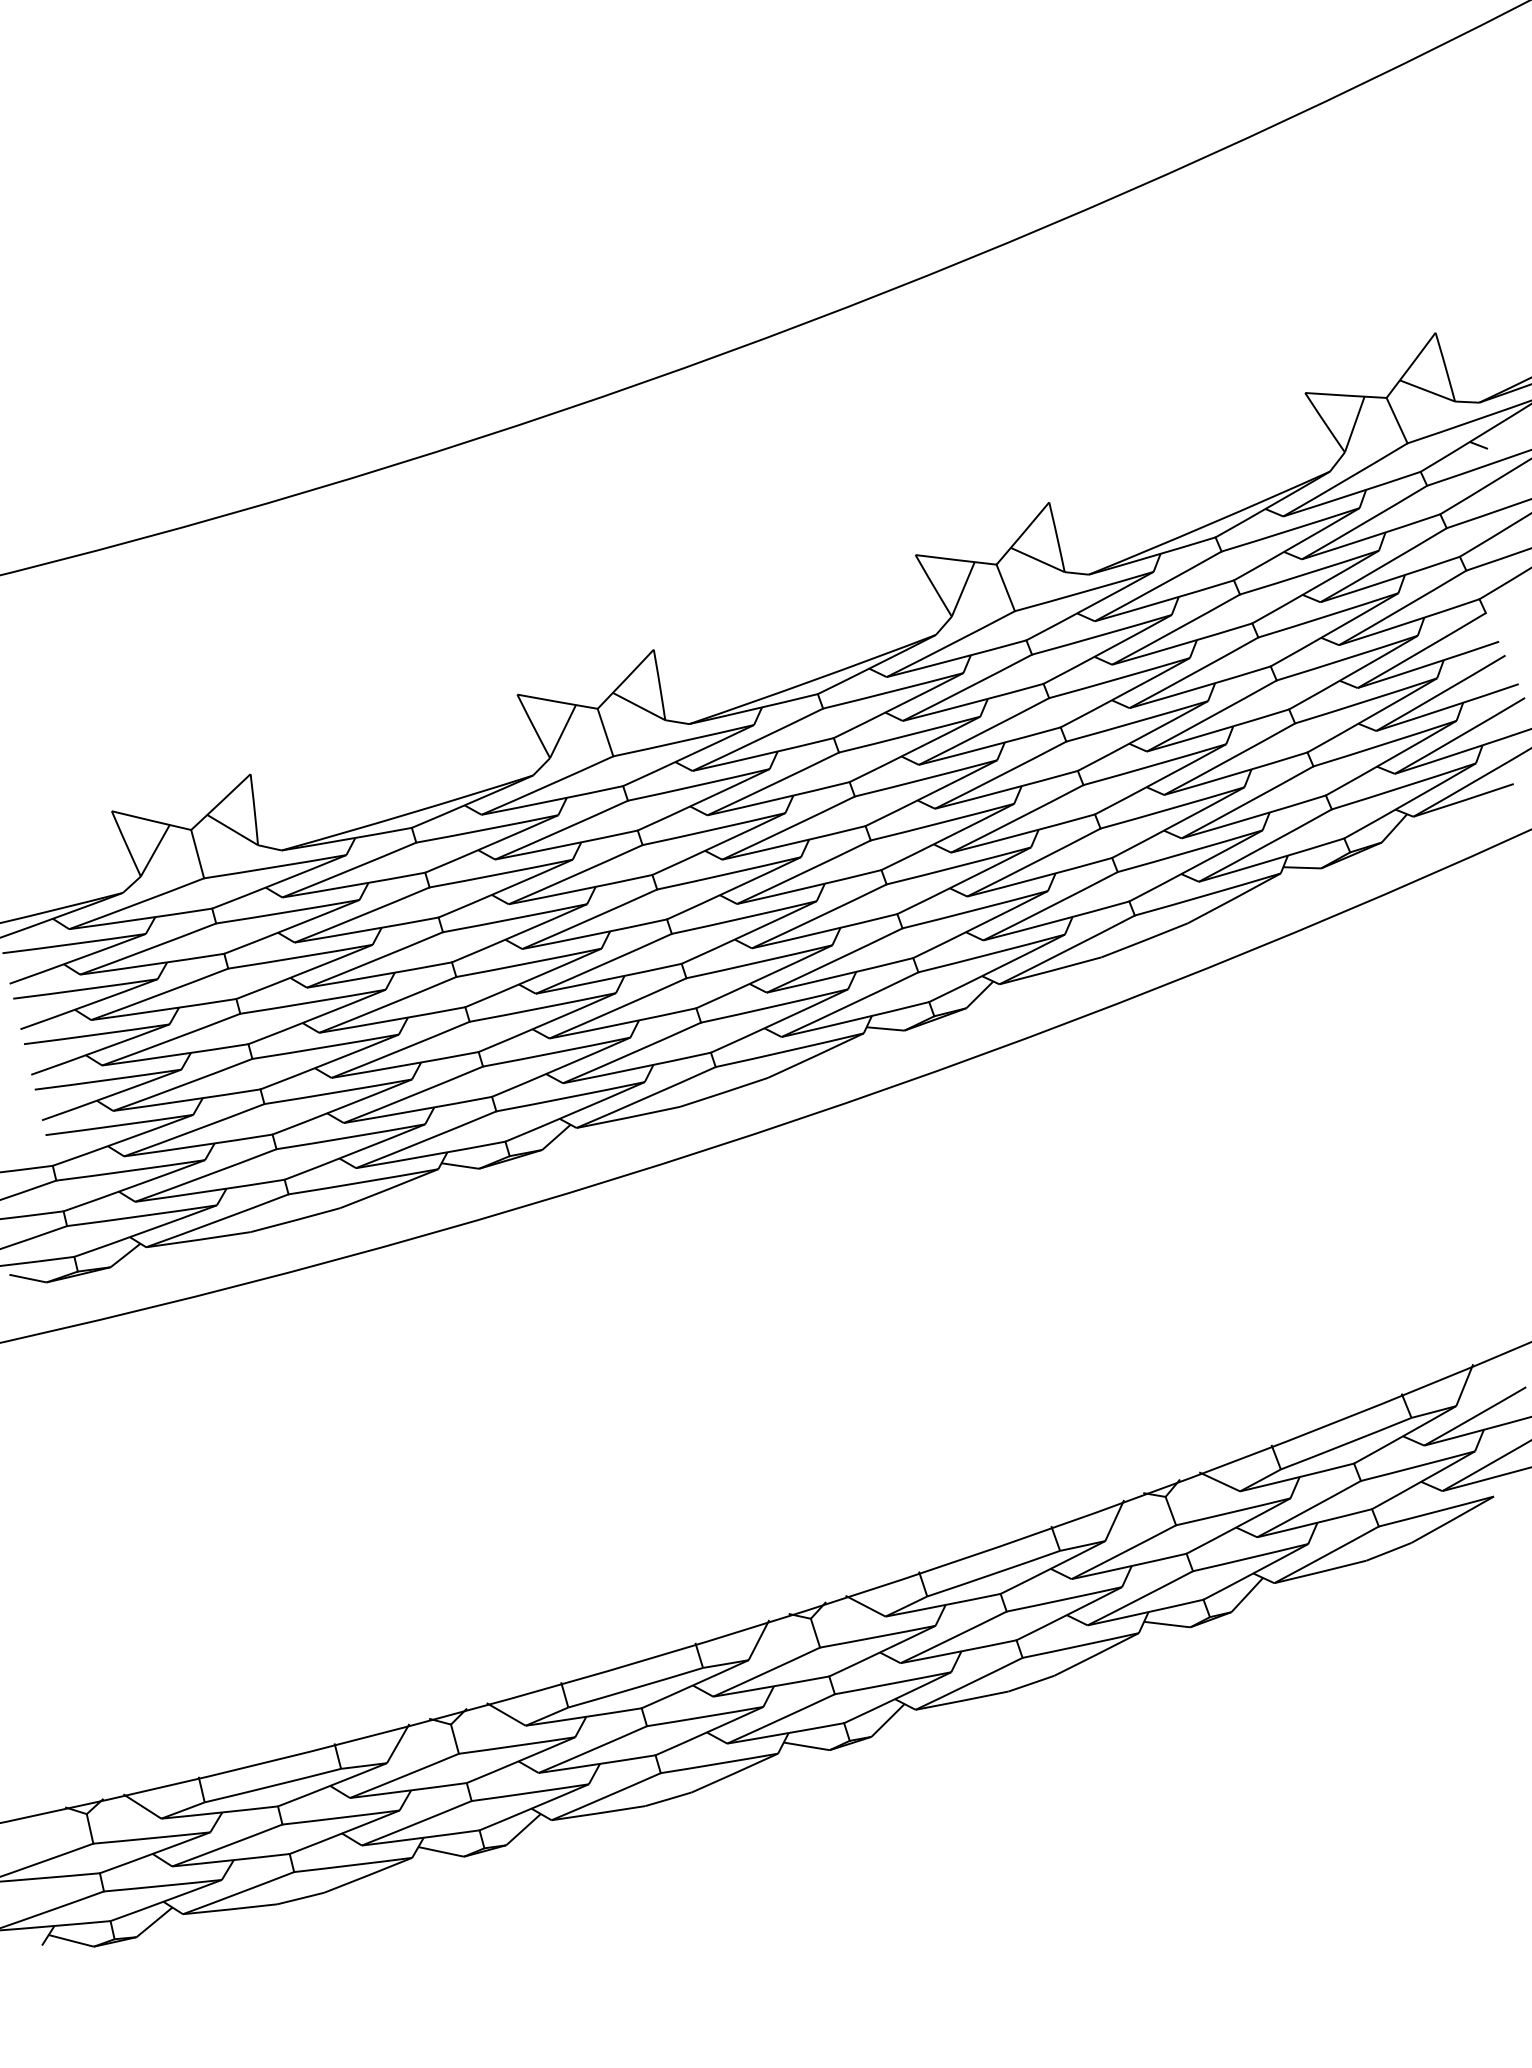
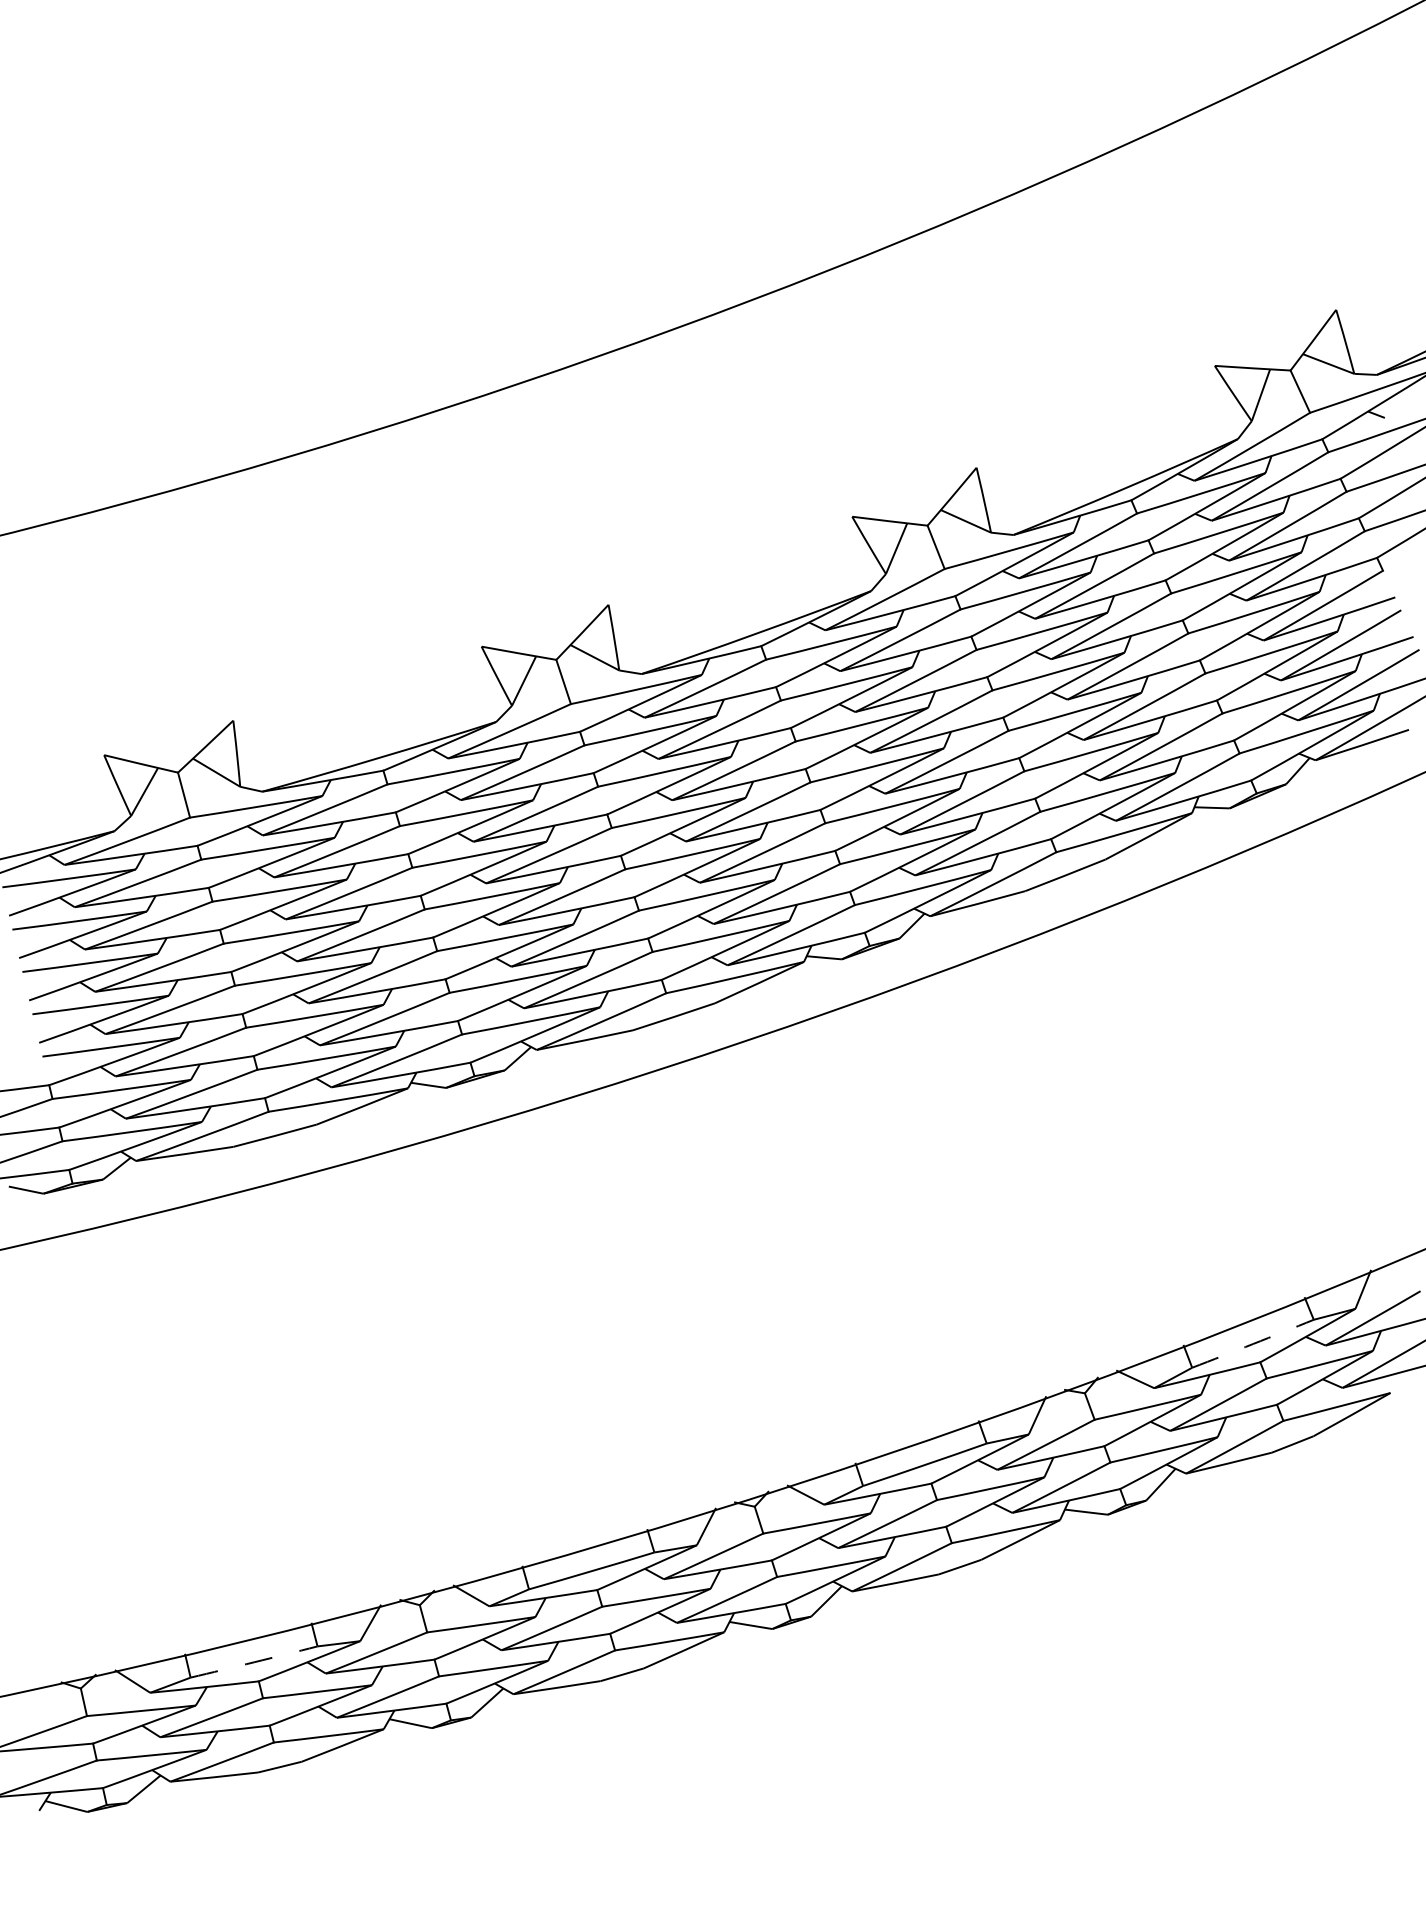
arc: (1346, 1443) -> (1253, 1343), solid -> dashed
arc: (272, 1785) -> (253, 1661), solid -> dashed

